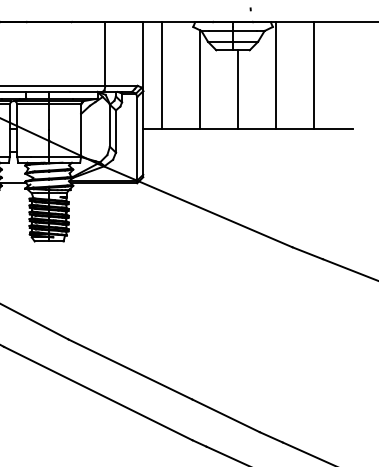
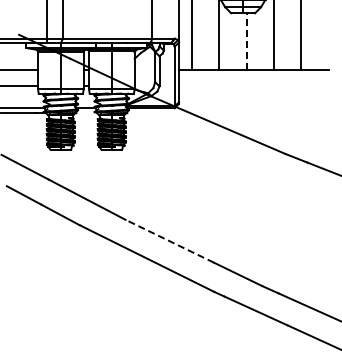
line: (237, 89) -> (246, 41), solid -> dashed
line: (129, 369) -> (169, 241), solid -> dashed

